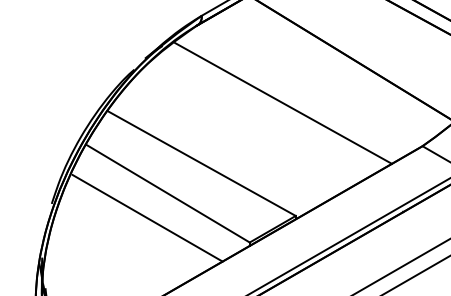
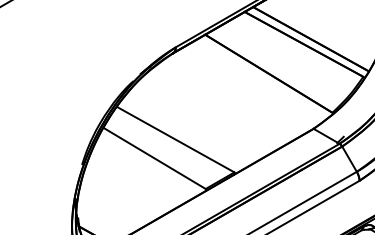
line: (283, 102) -> (226, 101), removed
line: (146, 217) -> (141, 173), removed

